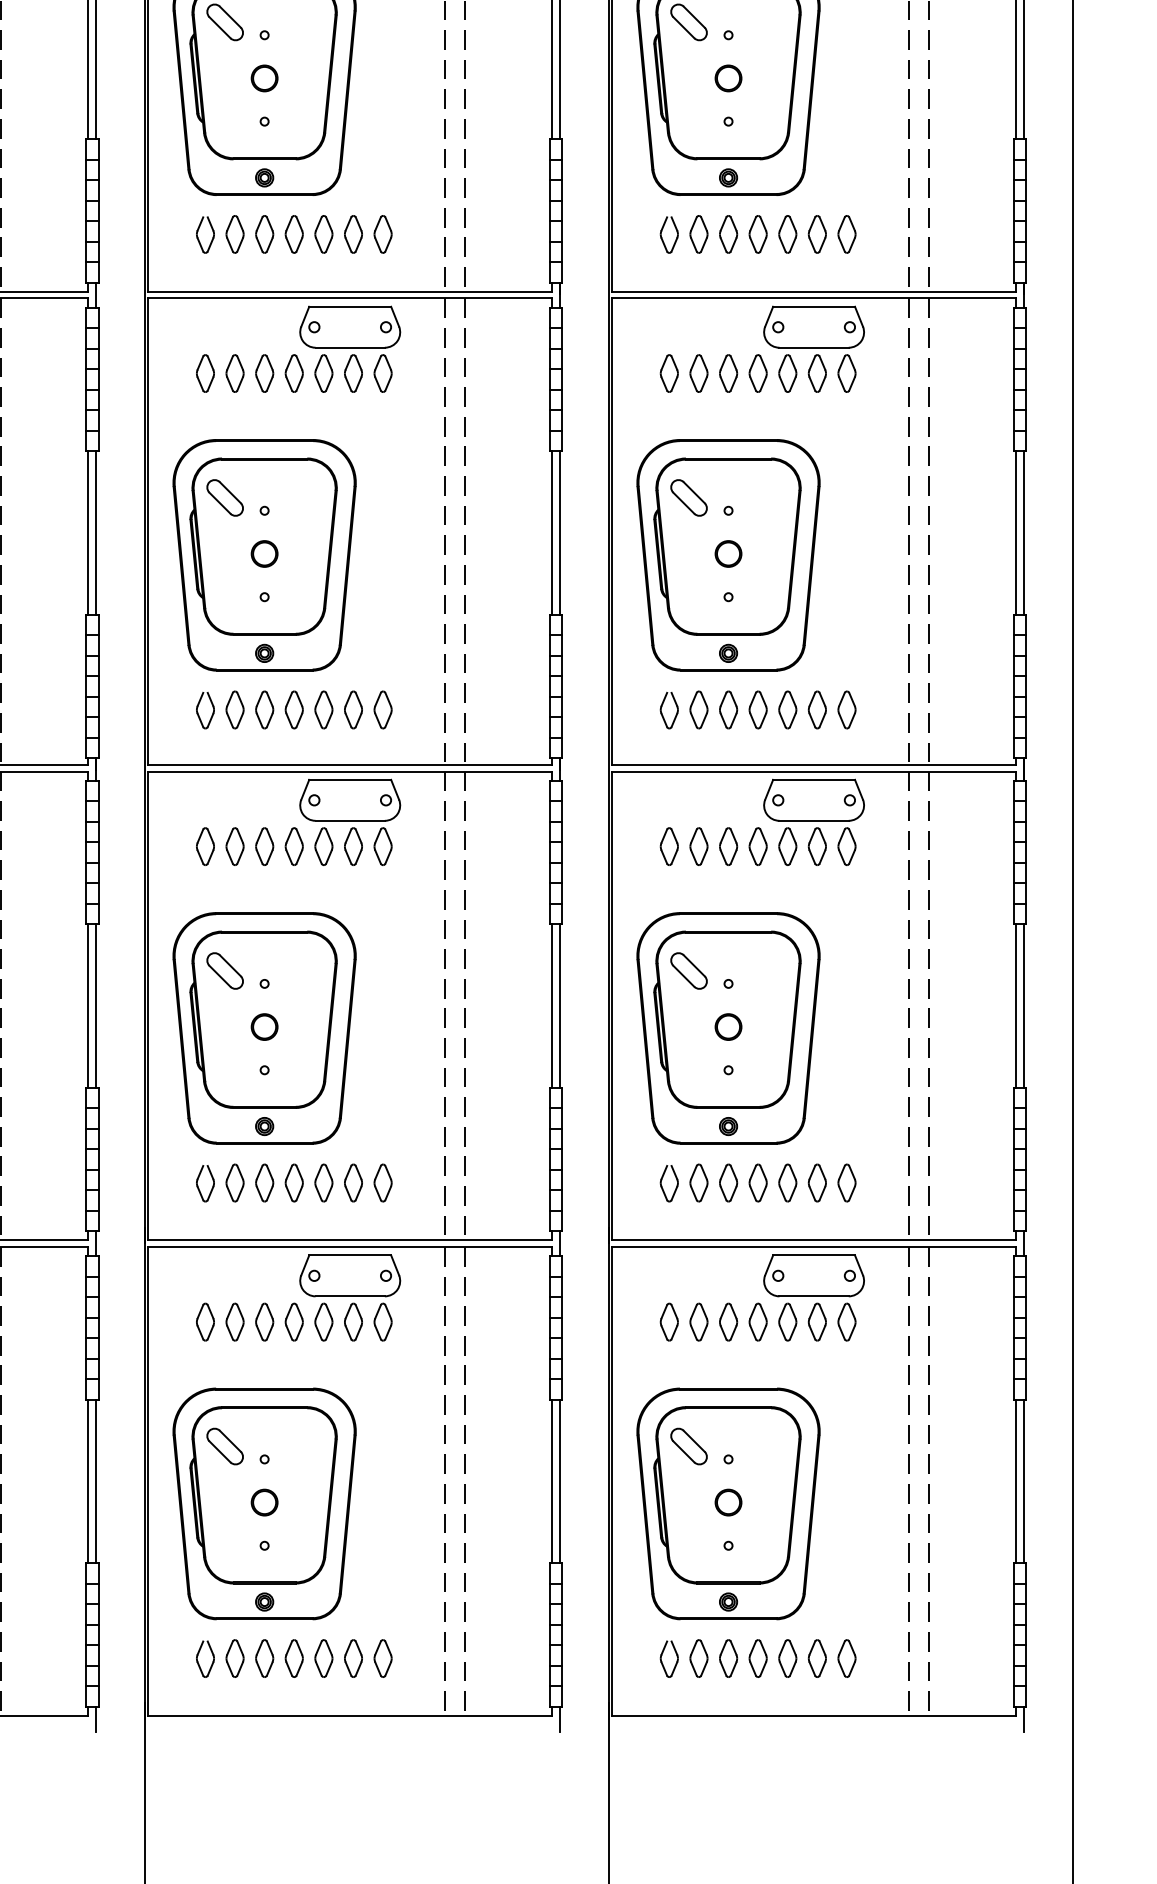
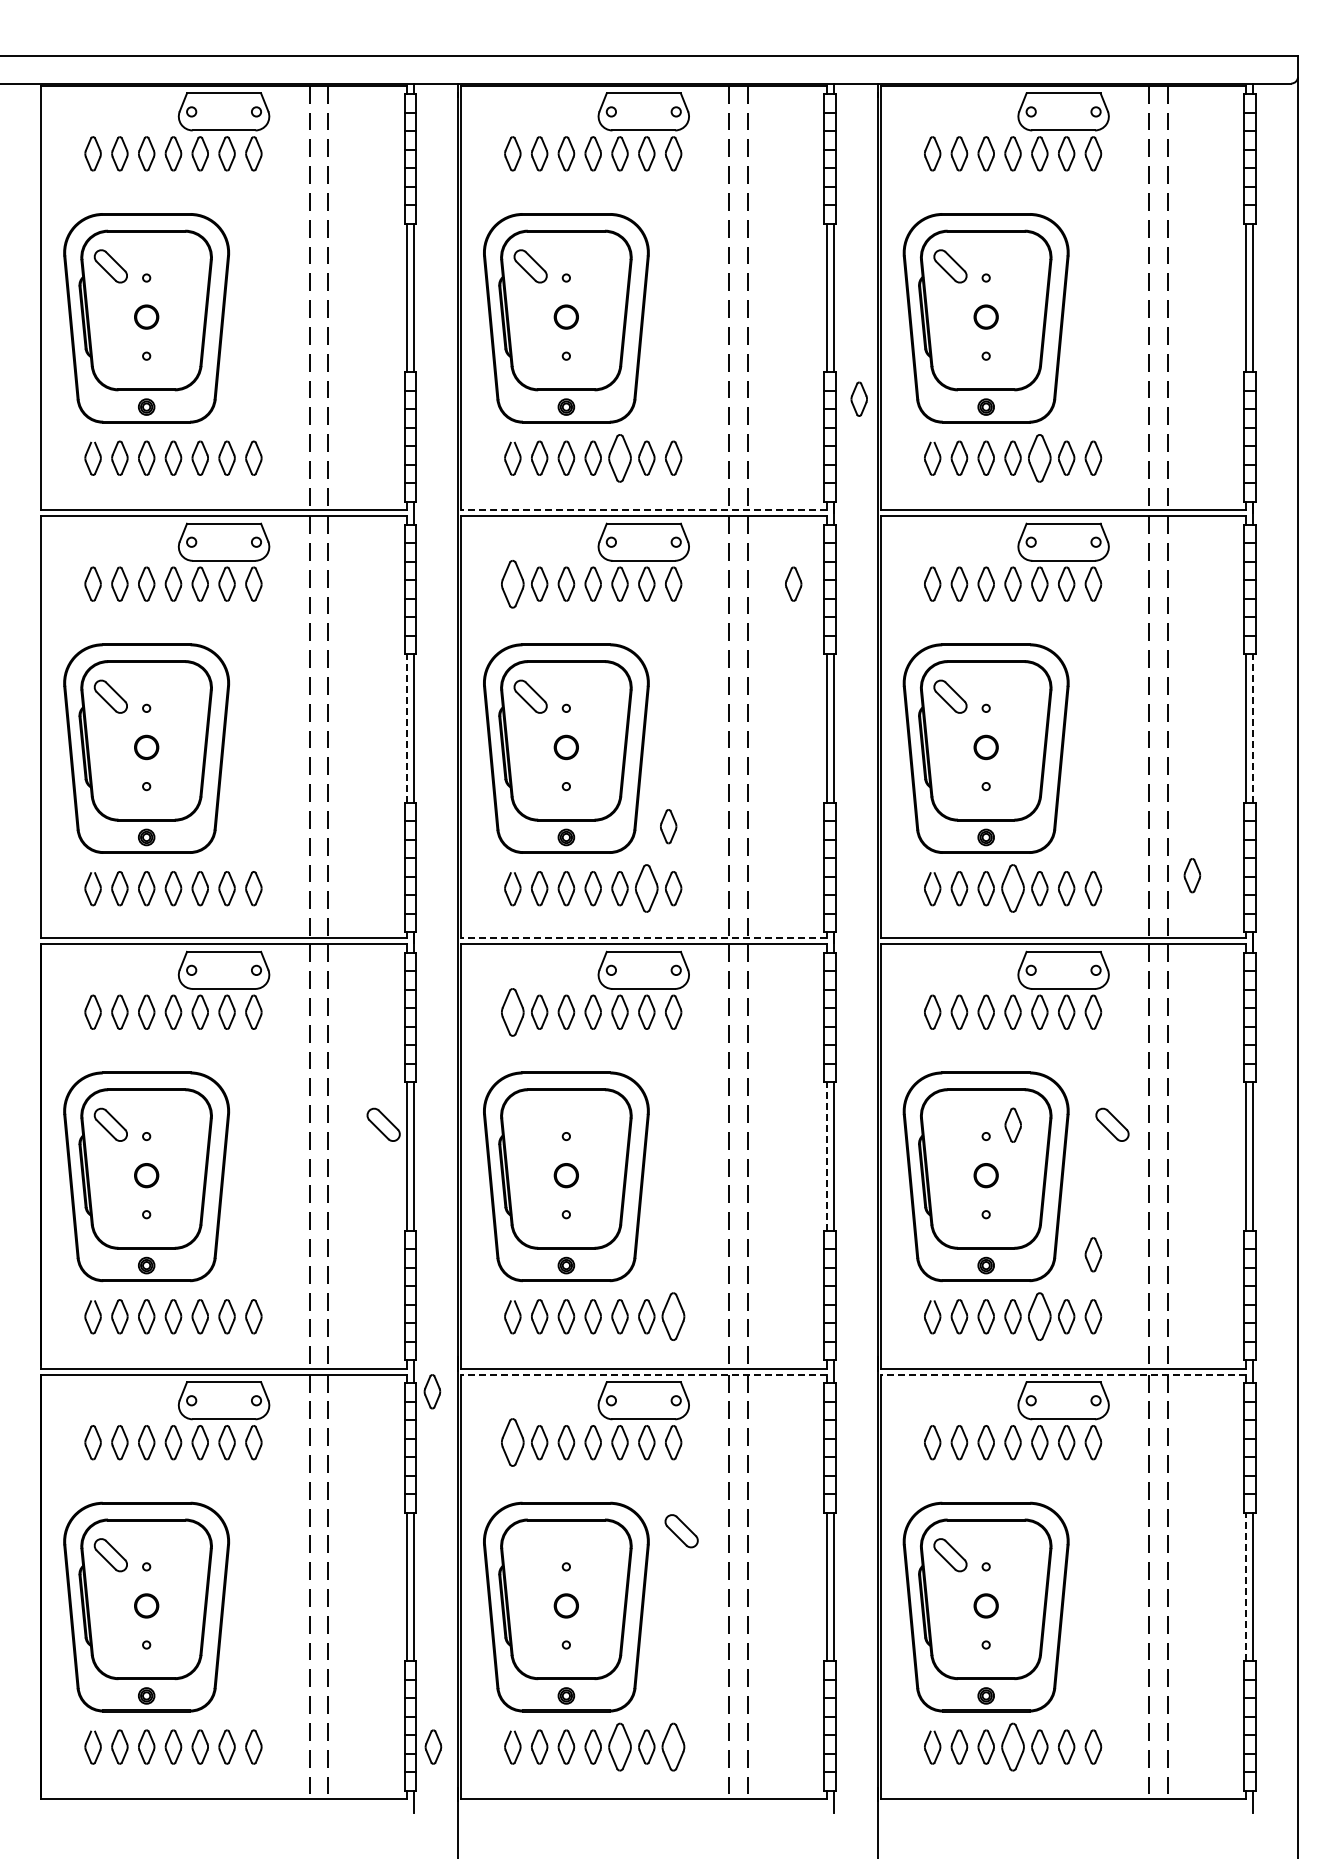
part: (587, 168) -> (858, 398), added
part: (323, 233) -> (619, 457), size x1.4
part: (787, 233) -> (1039, 457), size x1.4
line: (349, 292) -> (643, 510), solid -> dashed
part: (205, 372) -> (512, 583), size x1.4
part: (515, 372) -> (793, 583), added
line: (87, 531) -> (406, 727), solid -> dashed
line: (1023, 531) -> (1253, 727), solid -> dashed
part: (377, 641) -> (668, 826), added
part: (956, 695) -> (1192, 875), added
part: (353, 709) -> (646, 888), size x1.4
part: (757, 709) -> (1012, 888), size x1.4
line: (349, 765) -> (643, 938), solid -> dashed
part: (205, 845) -> (512, 1011), size x1.4
part: (224, 970) -> (383, 1124), moved
part: (689, 970) -> (1112, 1124), moved
part: (757, 970) -> (1012, 1124), added
line: (552, 1005) -> (826, 1156), solid -> dashed
part: (847, 1114) -> (1093, 1254), added
part: (383, 1182) -> (673, 1316), size x1.4
part: (787, 1182) -> (1039, 1316), size x1.4
line: (349, 1246) -> (643, 1374), solid -> dashed
line: (813, 1246) -> (1063, 1374), solid -> dashed
part: (116, 1265) -> (432, 1391), added
part: (205, 1321) -> (512, 1442), size x1.4
part: (224, 1446) -> (681, 1531), moved
line: (1016, 1481) -> (1246, 1586), solid -> dashed
part: (117, 1657) -> (433, 1746), added
part: (323, 1657) -> (619, 1746), size x1.4
part: (383, 1657) -> (673, 1746), size x1.4
part: (757, 1657) -> (1012, 1746), size x1.4

